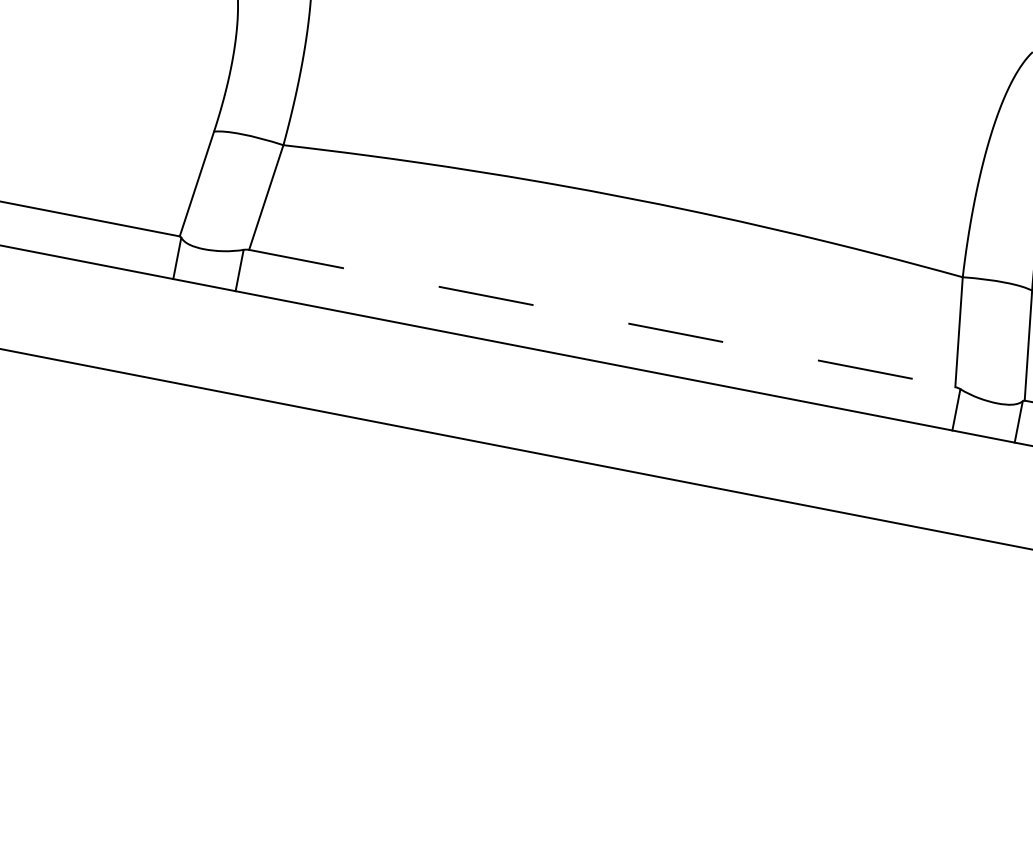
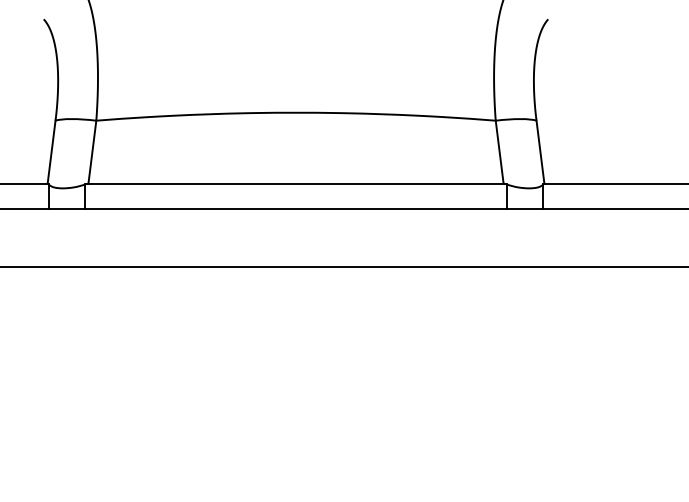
line: (603, 318) -> (296, 183), dashed -> solid

